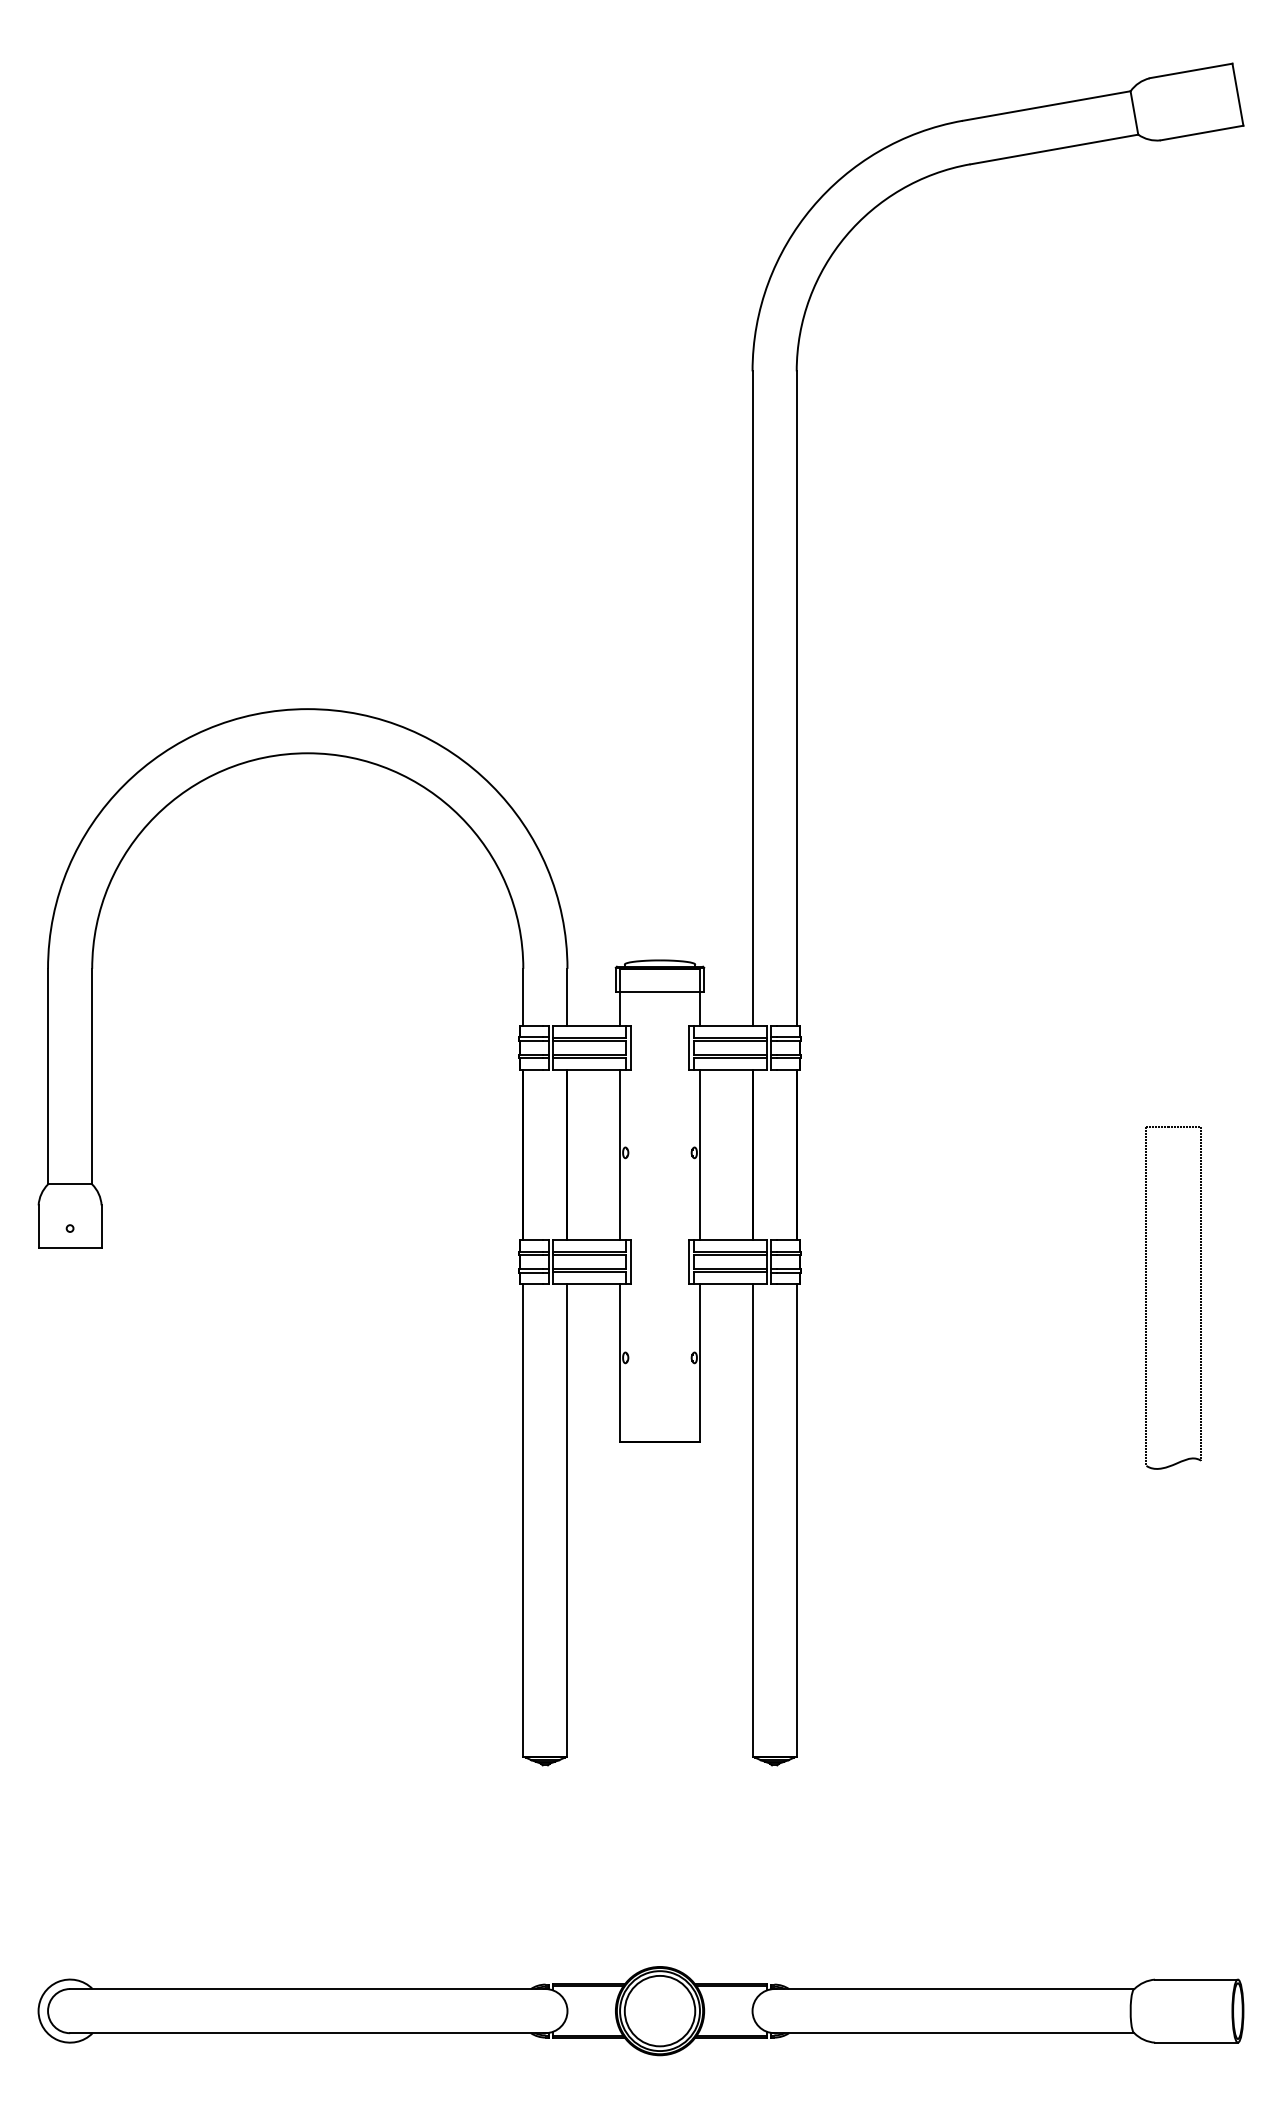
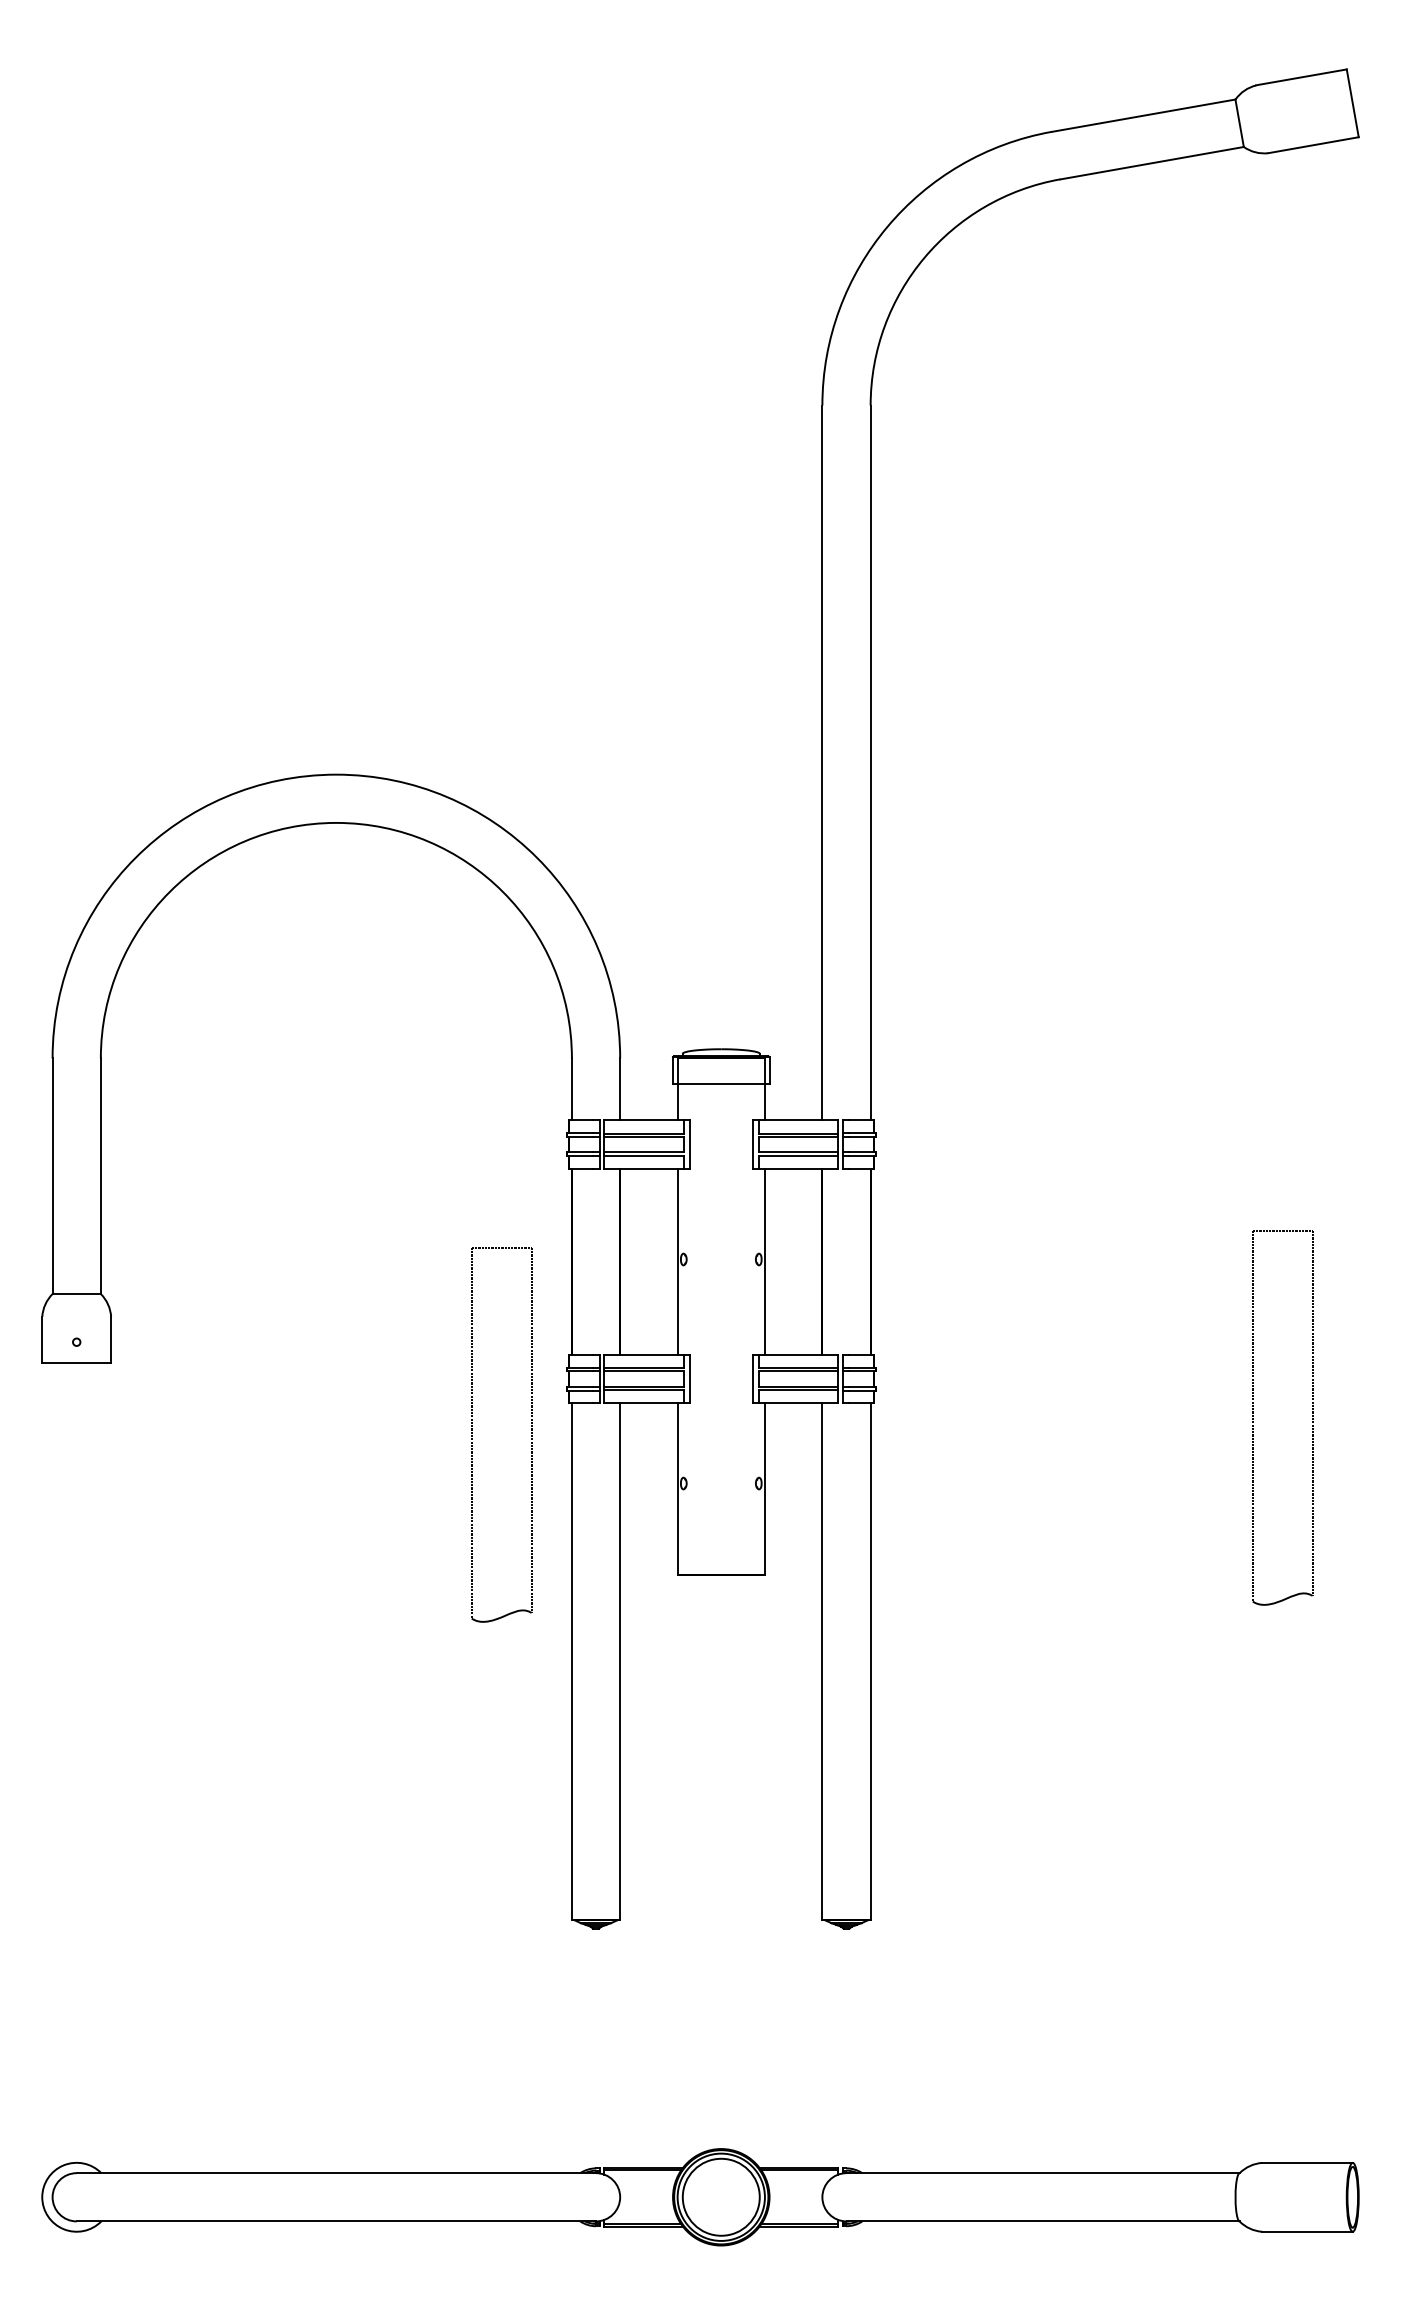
part: (432, 1312) -> (472, 1433), added

